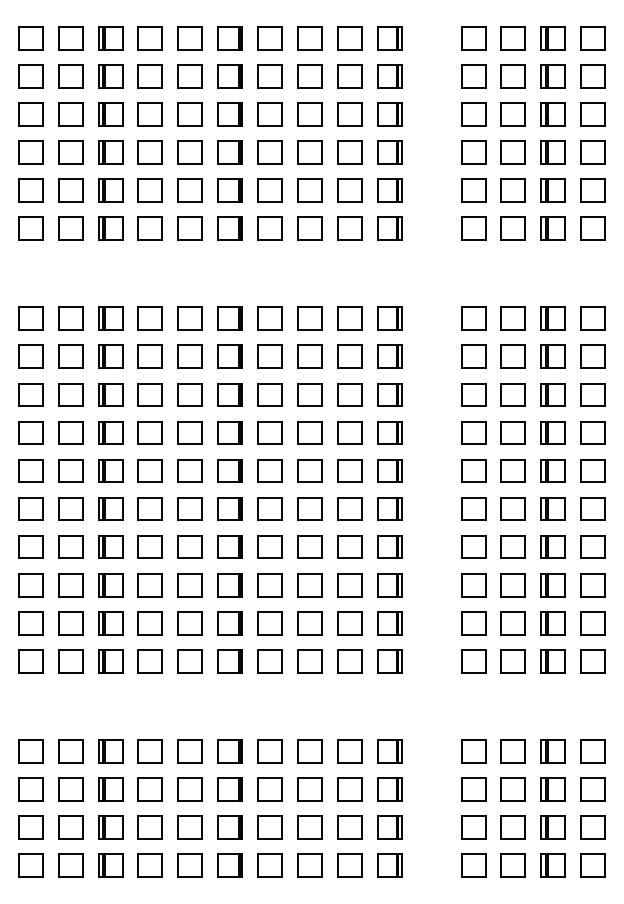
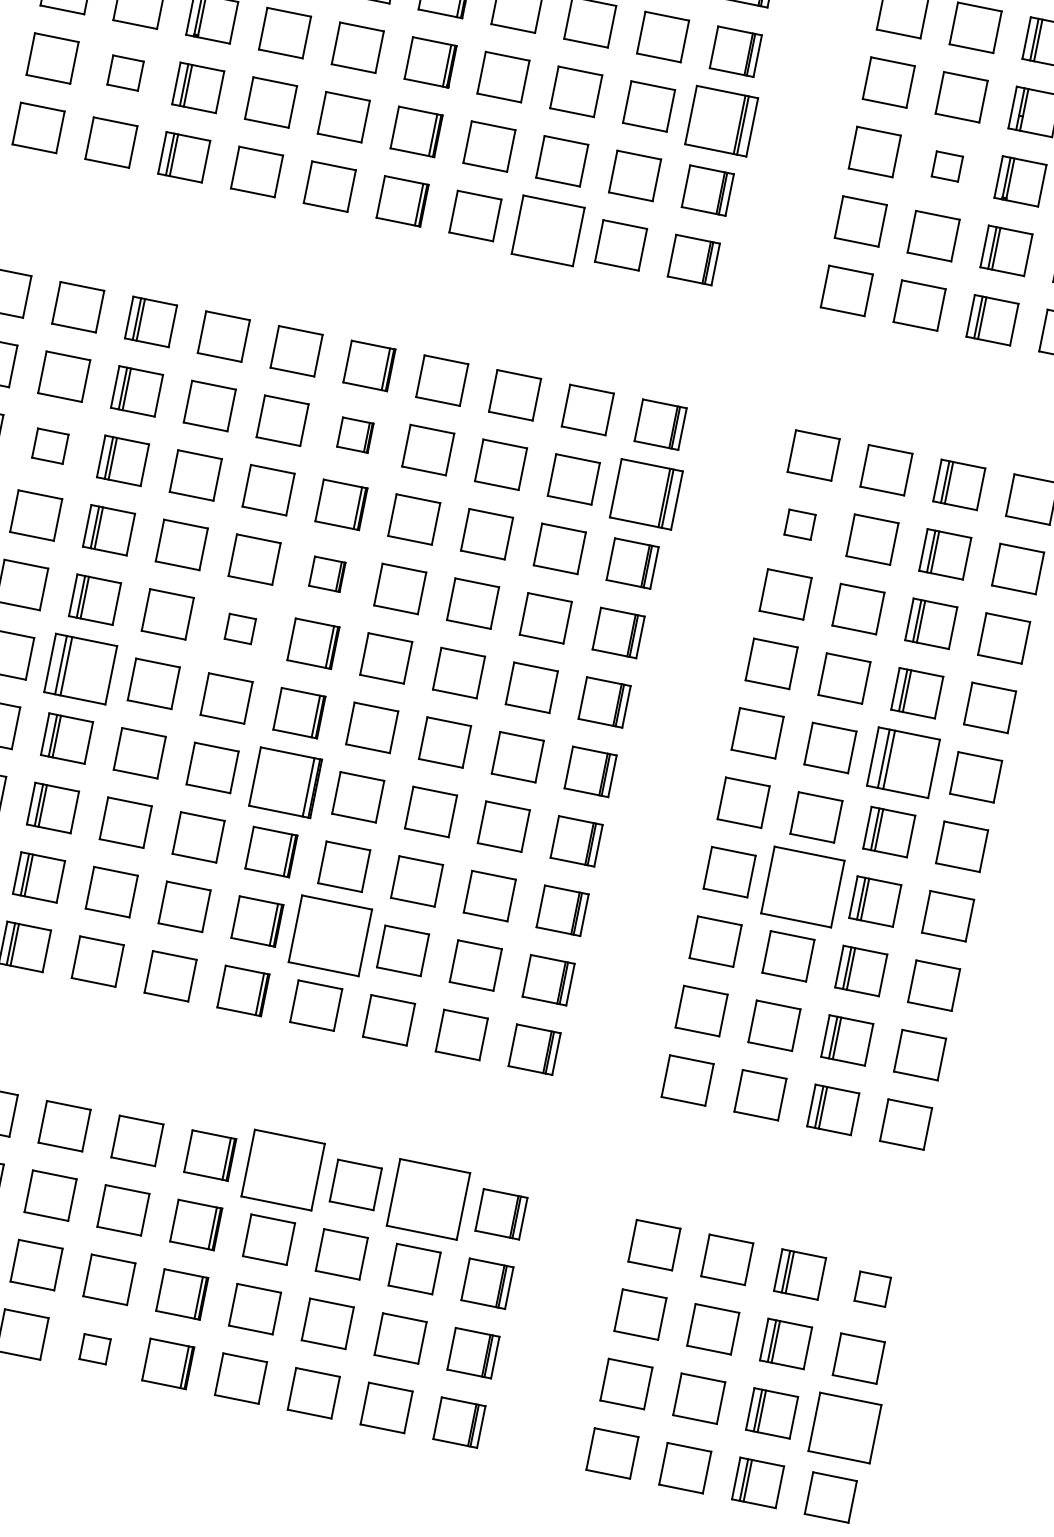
part: (389, 152) -> (721, 120), size x1.4
part: (512, 152) -> (946, 166), size x0.6
part: (70, 190) -> (125, 72), size x0.7
part: (309, 228) -> (547, 230), size x1.4
part: (229, 356) -> (354, 434), size x0.7
part: (389, 356) -> (646, 493), size x1.4
part: (473, 356) -> (799, 524), size x0.6
part: (70, 394) -> (49, 445), size x0.7
part: (229, 432) -> (326, 573), size x0.7
part: (189, 470) -> (239, 627), size x0.6
part: (552, 470) -> (902, 761), size x1.4
part: (110, 508) -> (81, 668), size x1.4
part: (229, 546) -> (284, 781), size x1.4
part: (512, 546) -> (801, 885), size x1.6
part: (269, 623) -> (329, 936), size x1.6
part: (269, 751) -> (281, 1170), size x1.6
part: (349, 751) -> (427, 1199), size x1.6
part: (592, 751) -> (871, 1289), size x0.7
part: (592, 827) -> (843, 1427), size x1.4
part: (189, 865) -> (93, 1349), size x0.6

